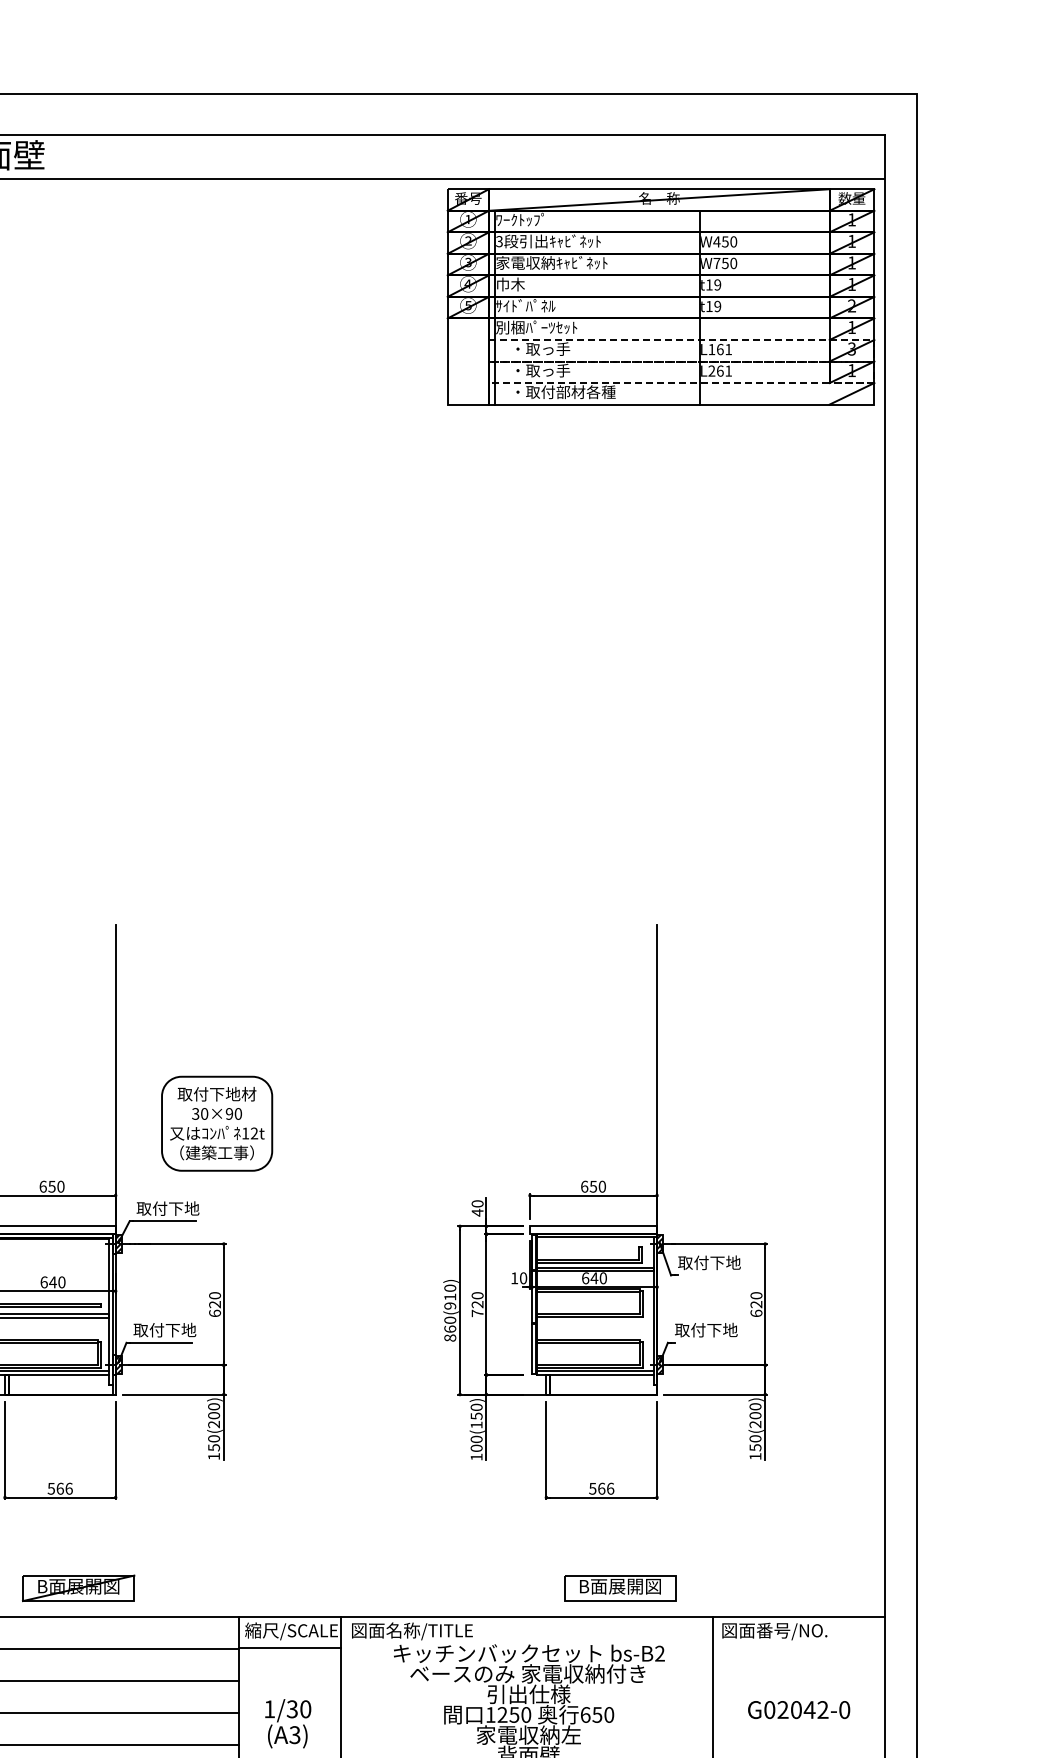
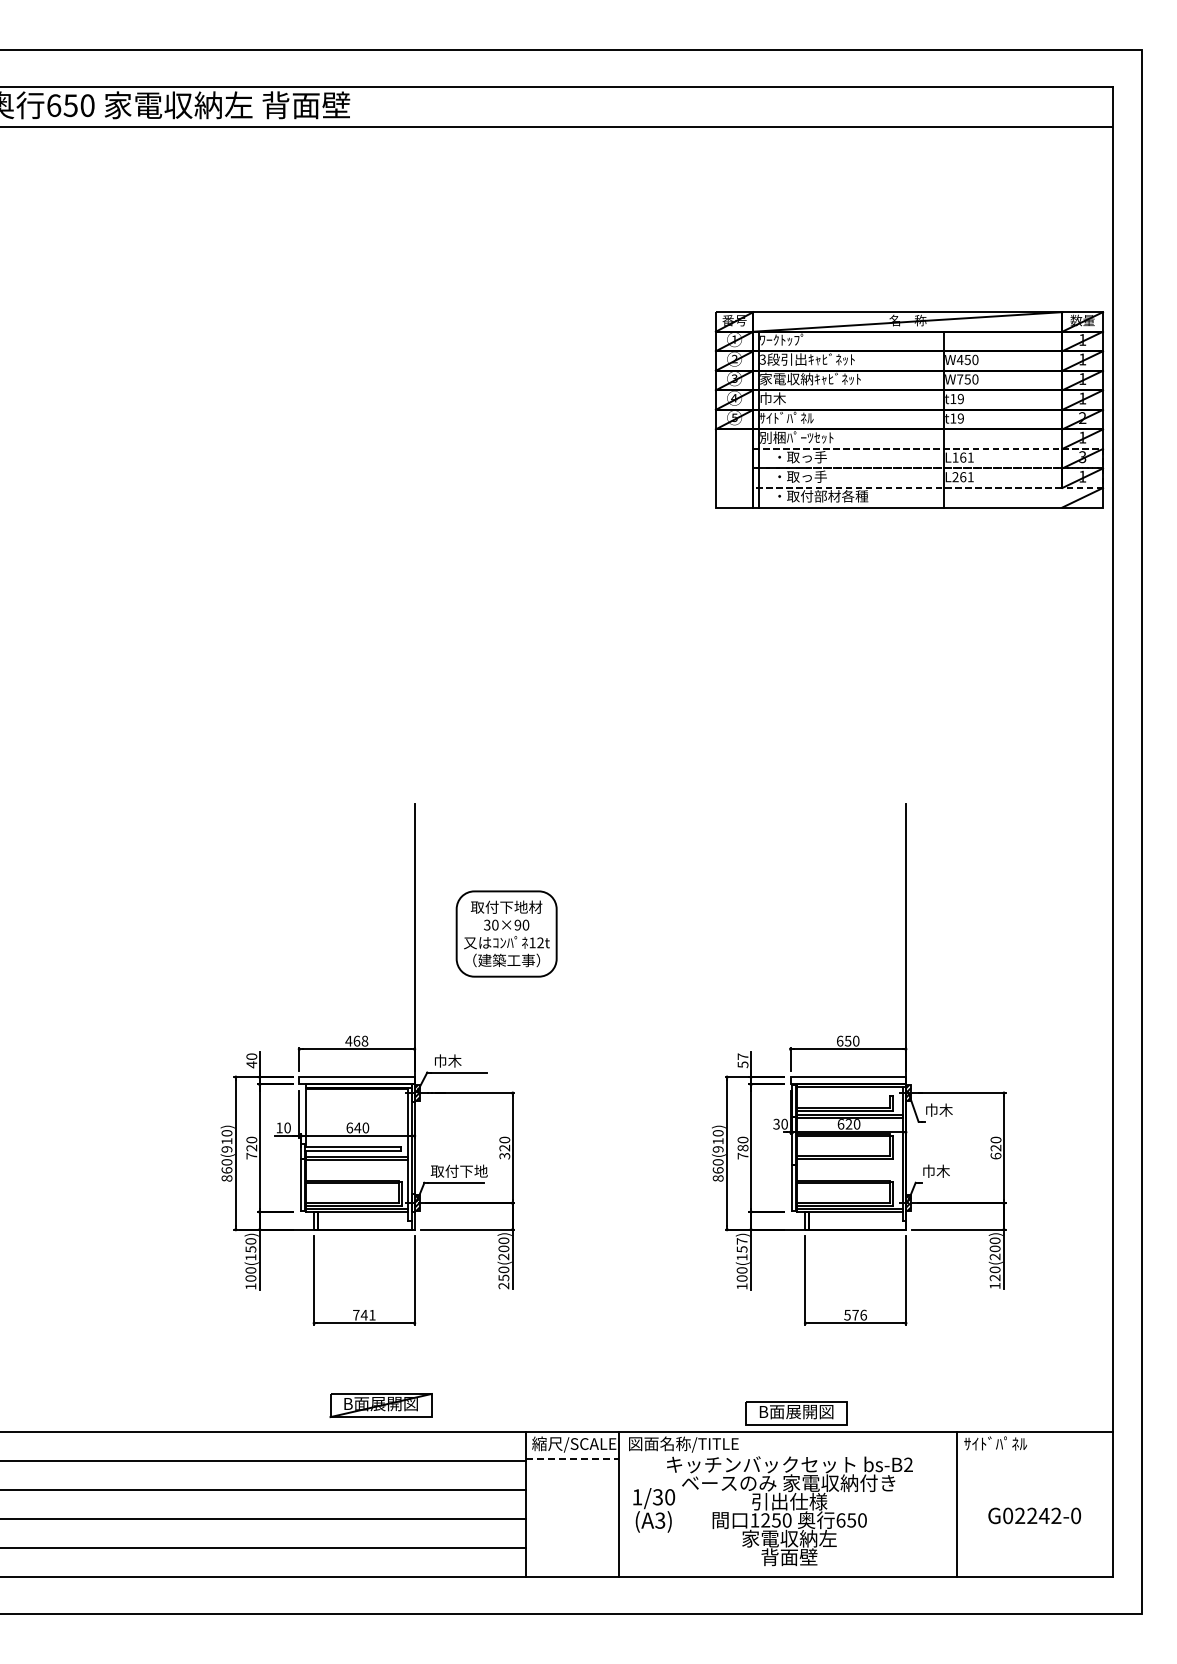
part: (661, 296) -> (909, 409), moved
part: (216, 1123) -> (506, 933), moved
text: (51, 1185) -> (356, 1040), 650 -> 468
text: (167, 1208) -> (461, 1060), 取付下地 -> 巾木
text: (477, 1208) -> (742, 1060), 40 -> 57
text: (709, 1262) -> (953, 1109), 取付下地 -> 巾木
text: (514, 1277) -> (776, 1123), 10 -> 30
text: (593, 1278) -> (848, 1124), 640 -> 620
text: (477, 1303) -> (742, 1147), 720 -> 780
text: (214, 1312) -> (504, 1155), 620 -> 320
text: (706, 1329) -> (950, 1170), 取付下地 -> 巾木
text: (475, 1407) -> (741, 1241), 100(150) -> 100(157)
text: (754, 1447) -> (994, 1277), 150(200) -> 120(200)
text: (213, 1456) -> (503, 1285), 150(200) -> 250(200)
text: (60, 1487) -> (364, 1314), 566 -> 741
text: (601, 1487) -> (855, 1314), 566 -> 576
part: (620, 1588) -> (796, 1413), moved
text: (774, 1631) -> (1012, 1444), 図面番号/NO. -> ｻｲﾄﾞﾊﾟﾈﾙ
line: (290, 1647) -> (573, 1459), solid -> dashed
text: (796, 1709) -> (1032, 1515), G02042-0 -> G02242-0
text: (288, 1723) -> (654, 1510), moved

